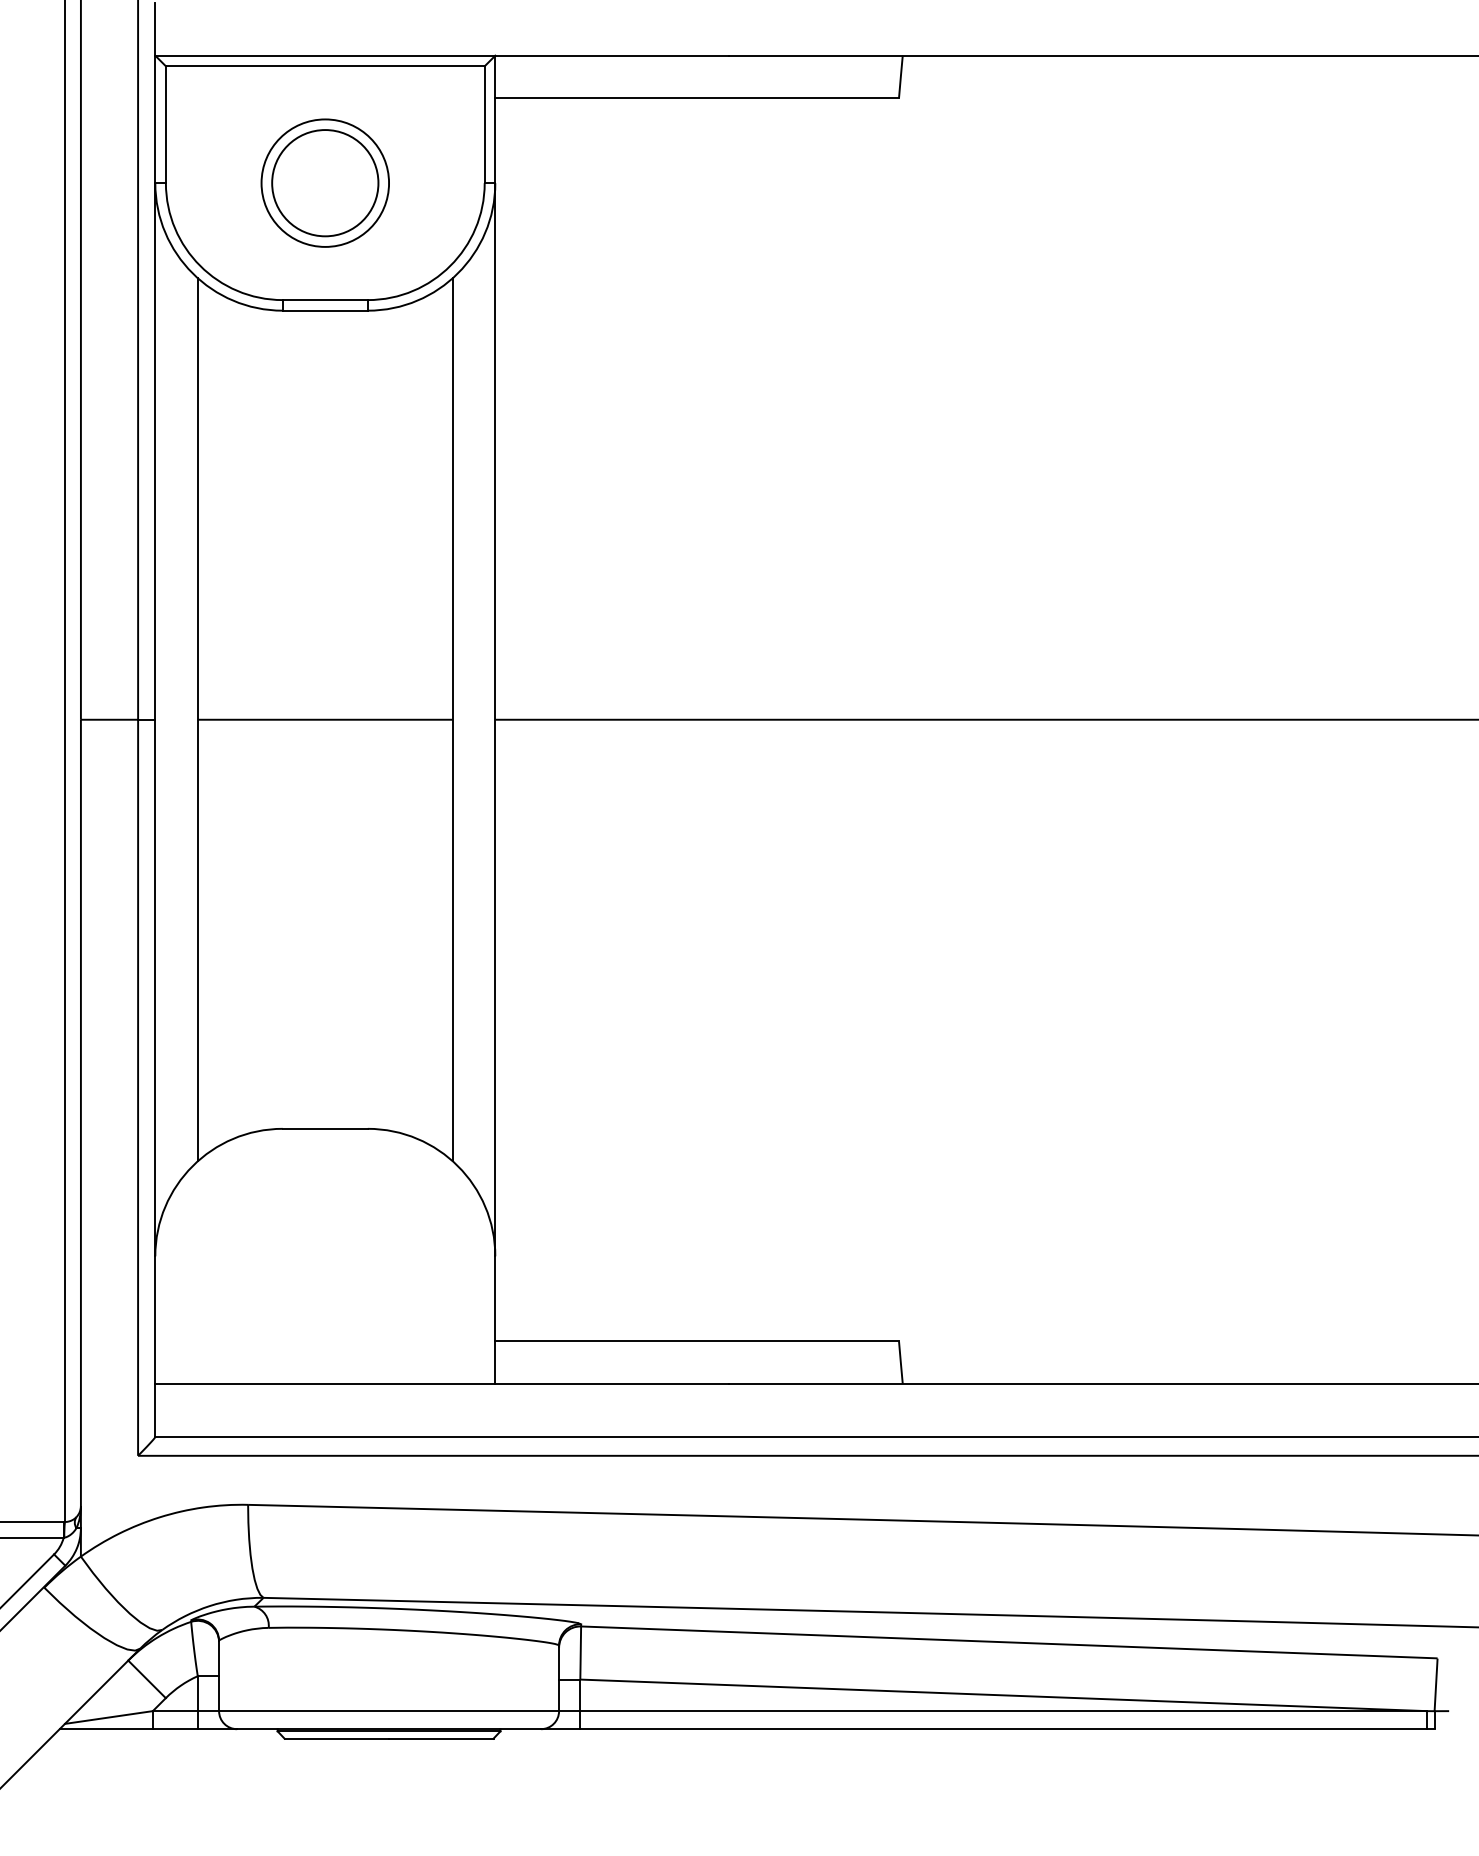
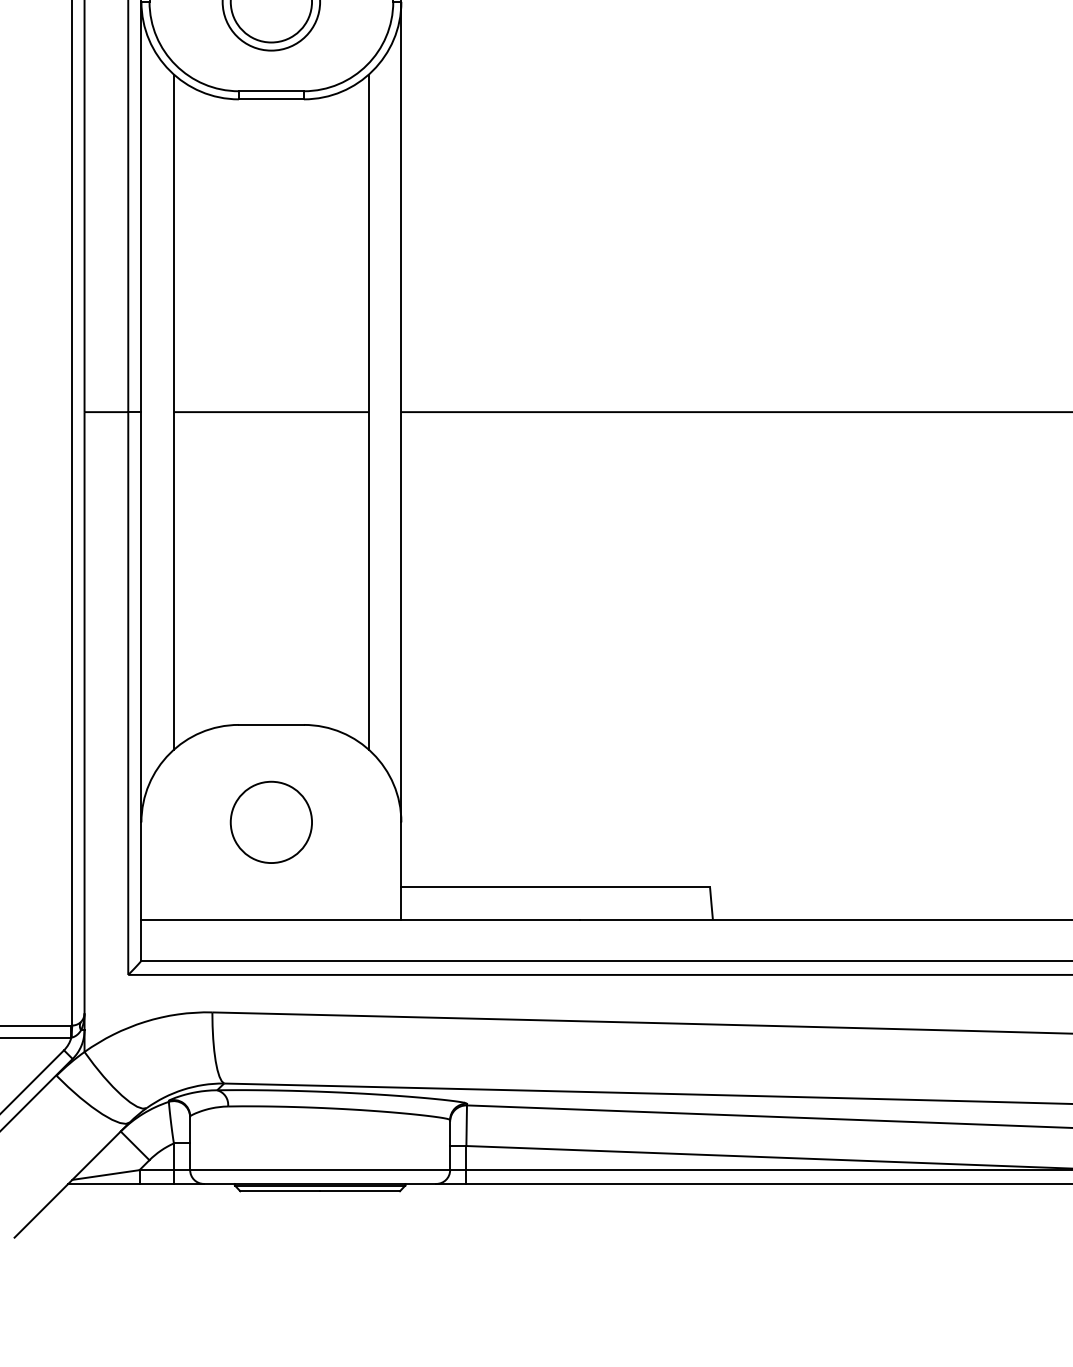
circle: (325, 1256) -> (271, 822), added

